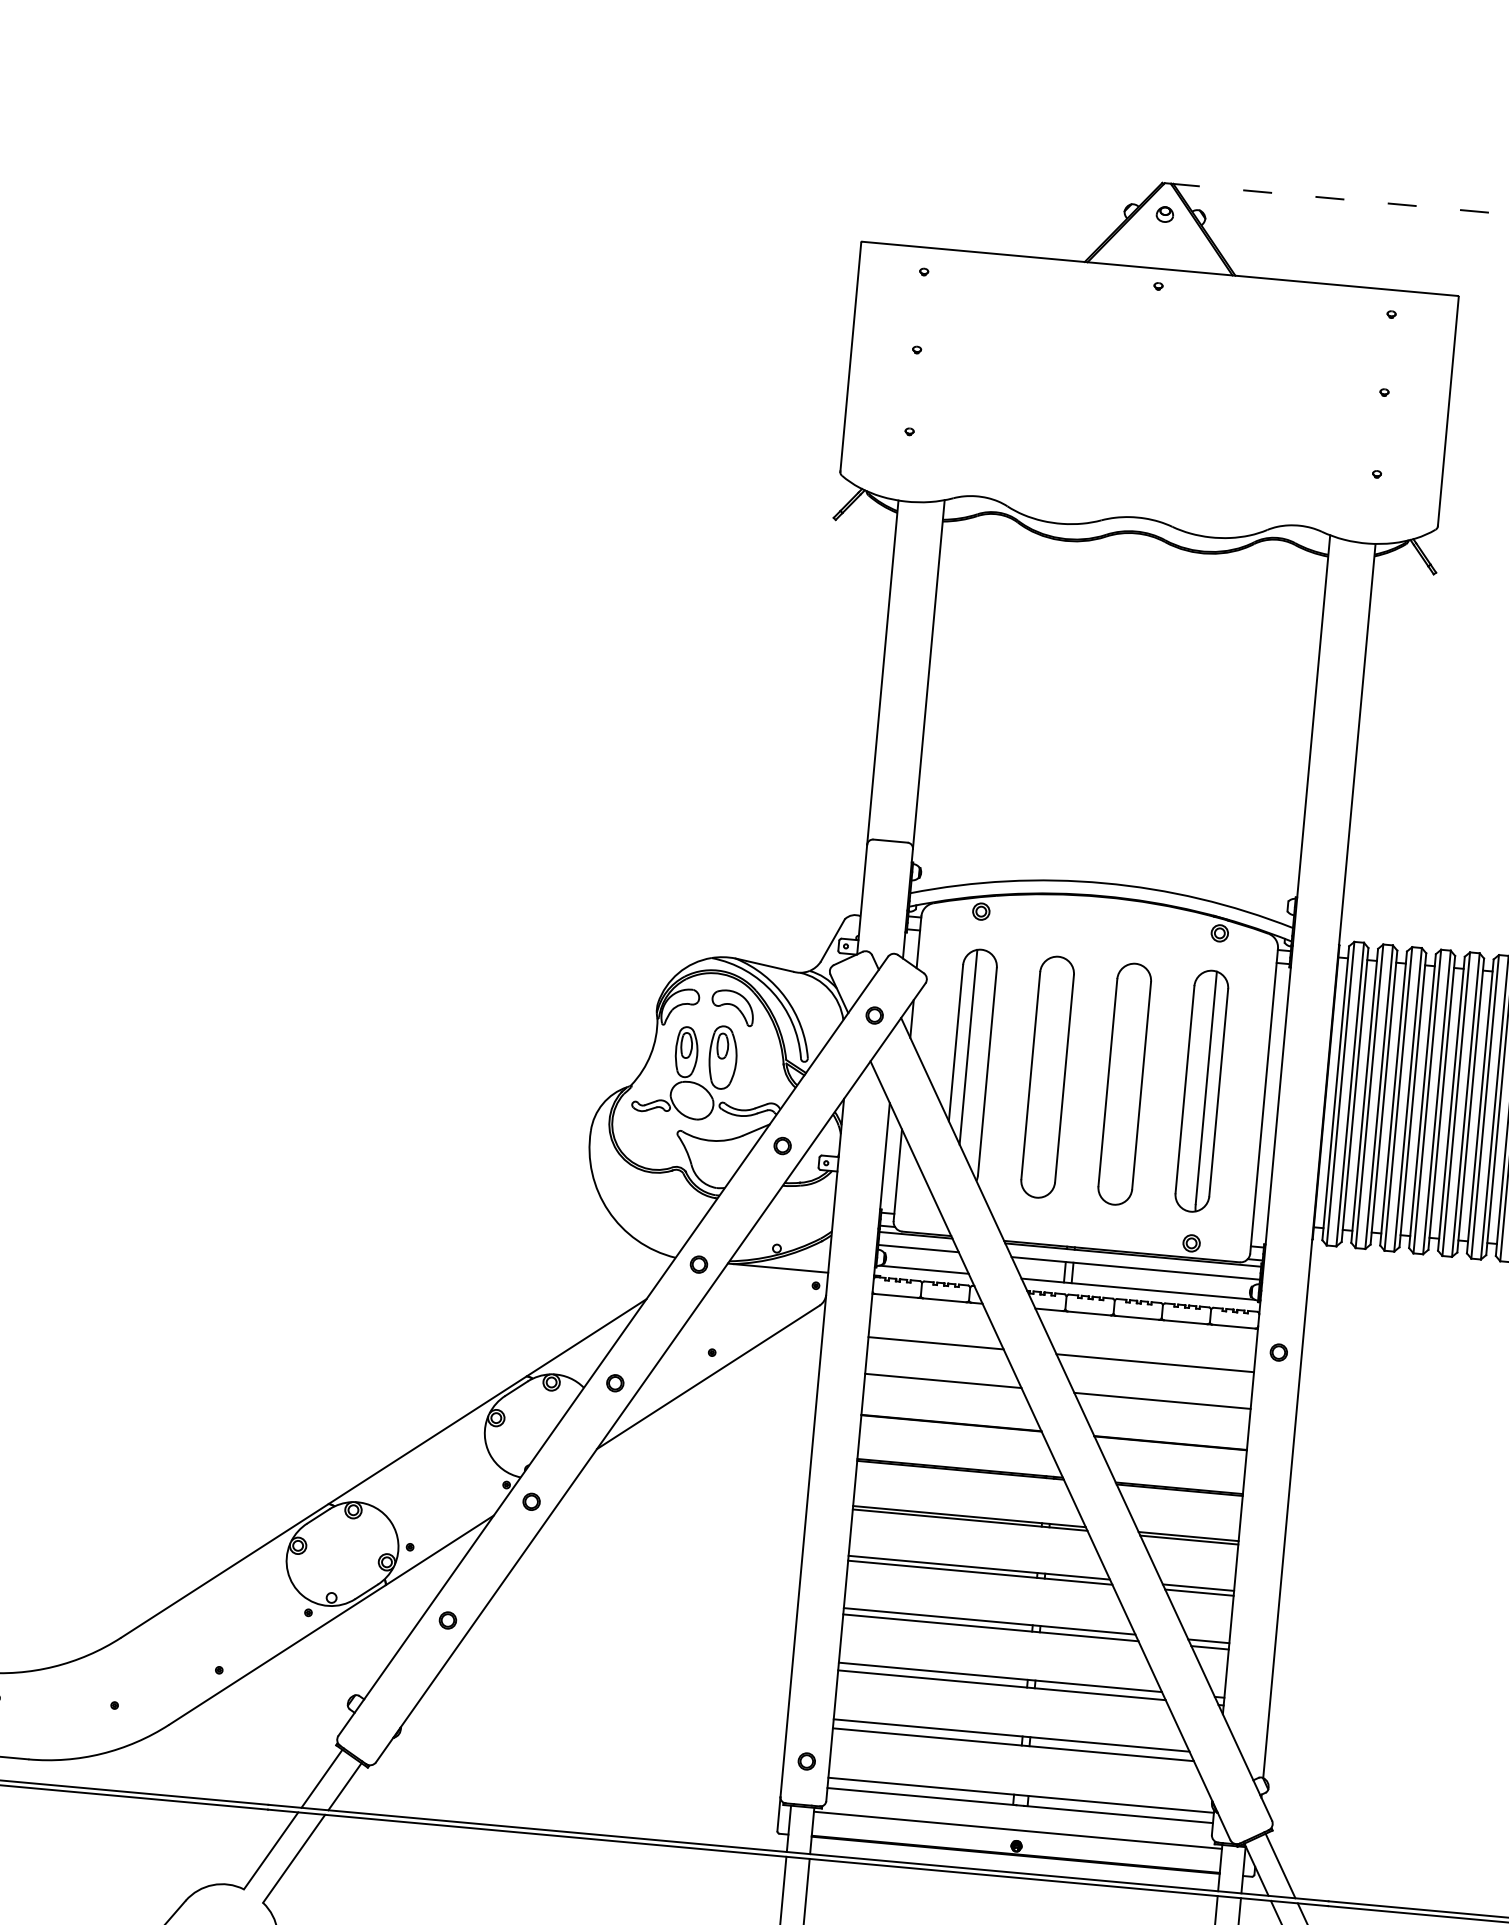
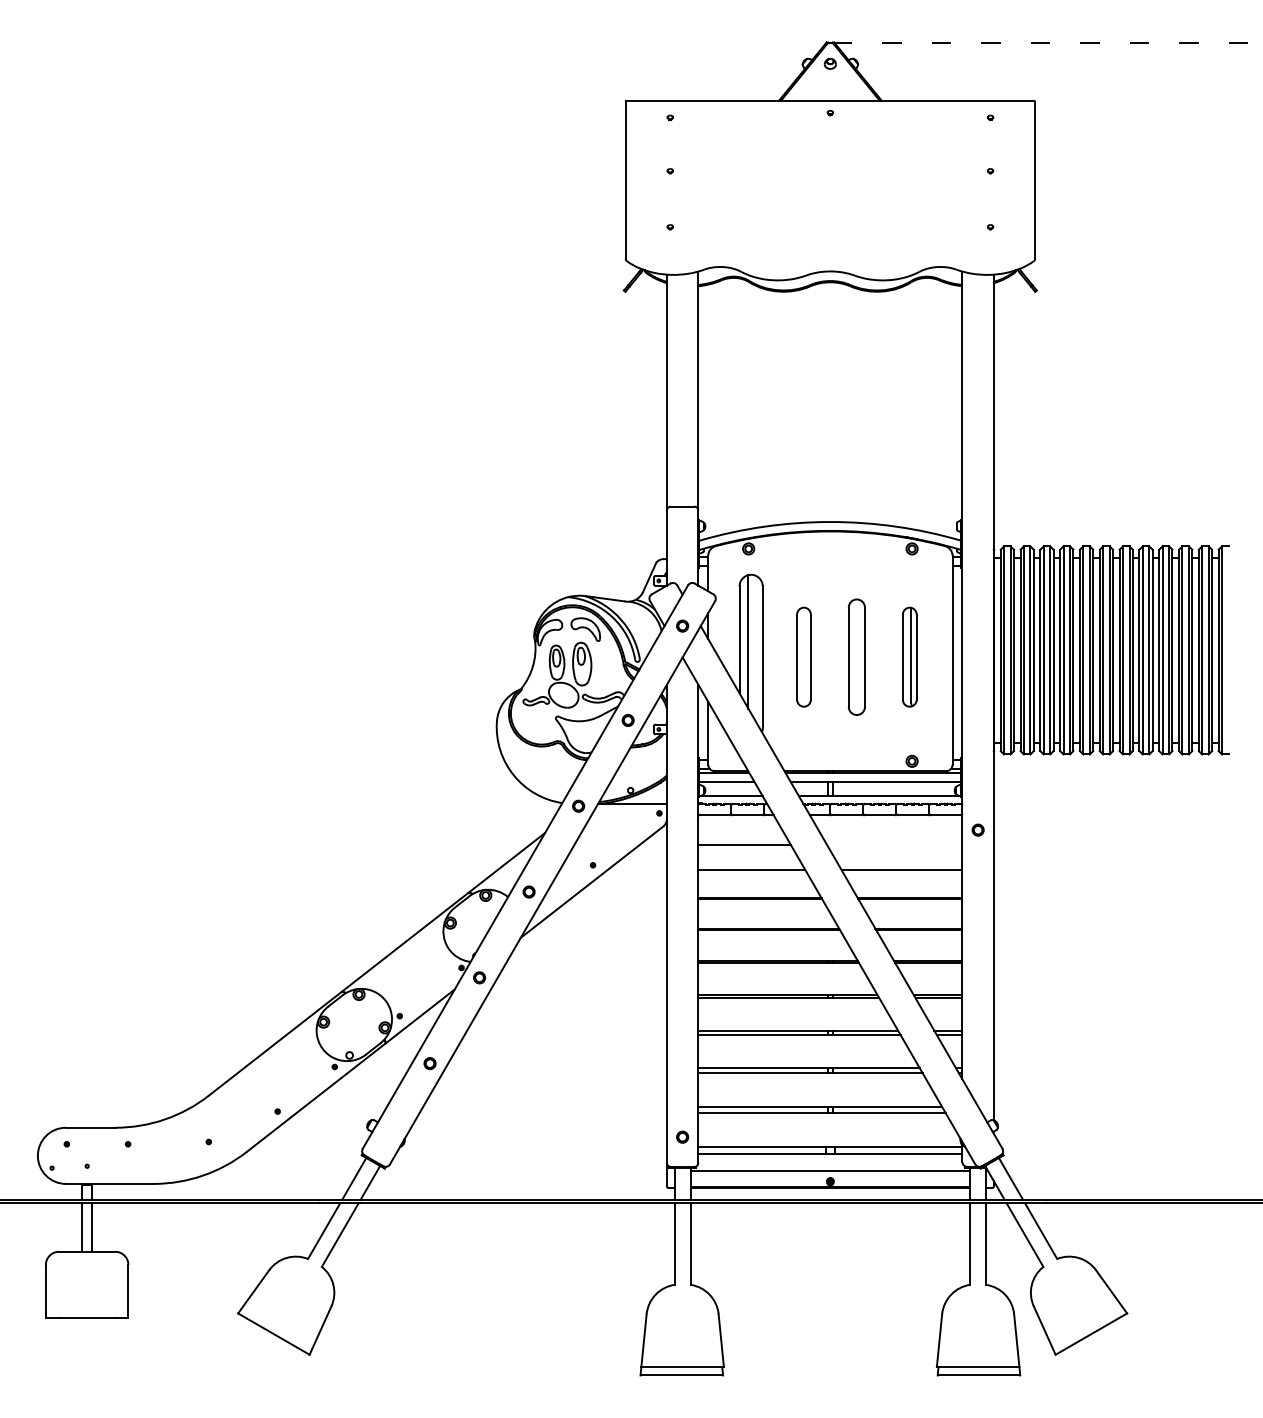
part: (1047, 1075) -> (803, 656), size x0.6
part: (1124, 1082) -> (856, 656), size x0.7
part: (1201, 1090) -> (909, 656), size x0.6
line: (1154, 1363) -> (894, 845), removed

